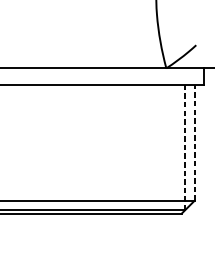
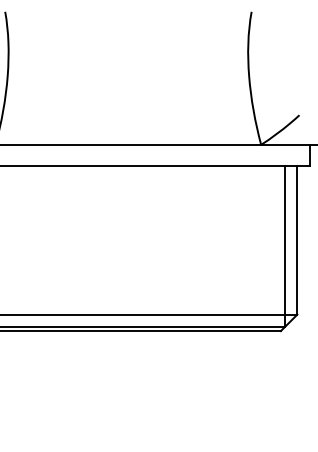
line: (194, 142) -> (297, 239), dashed -> solid
line: (185, 147) -> (285, 246), dashed -> solid

